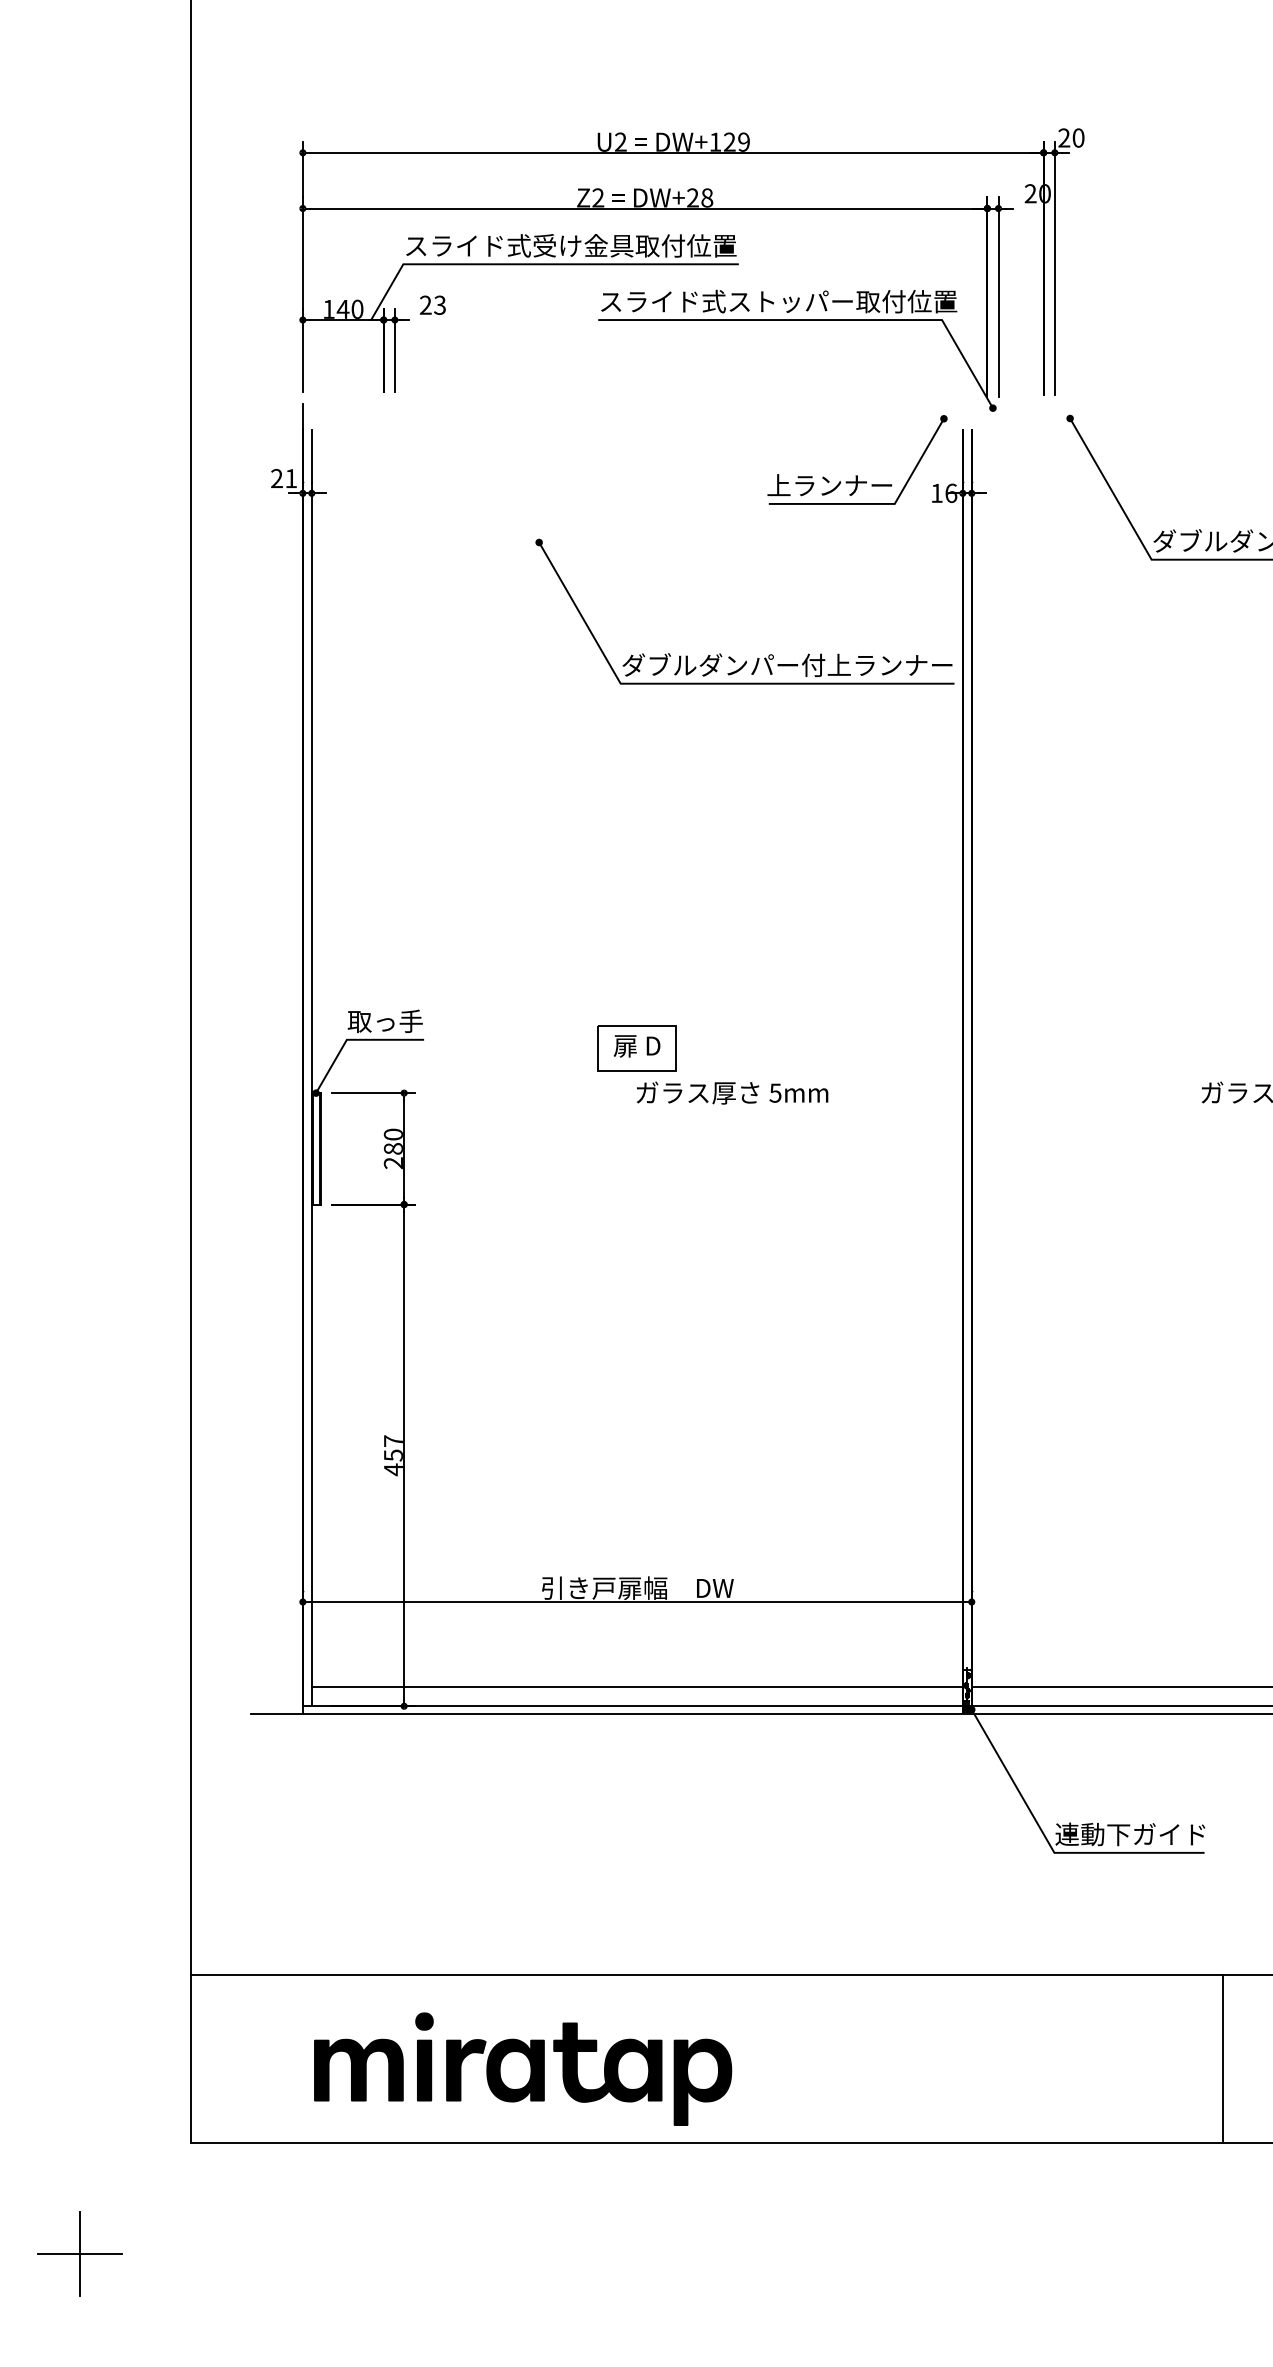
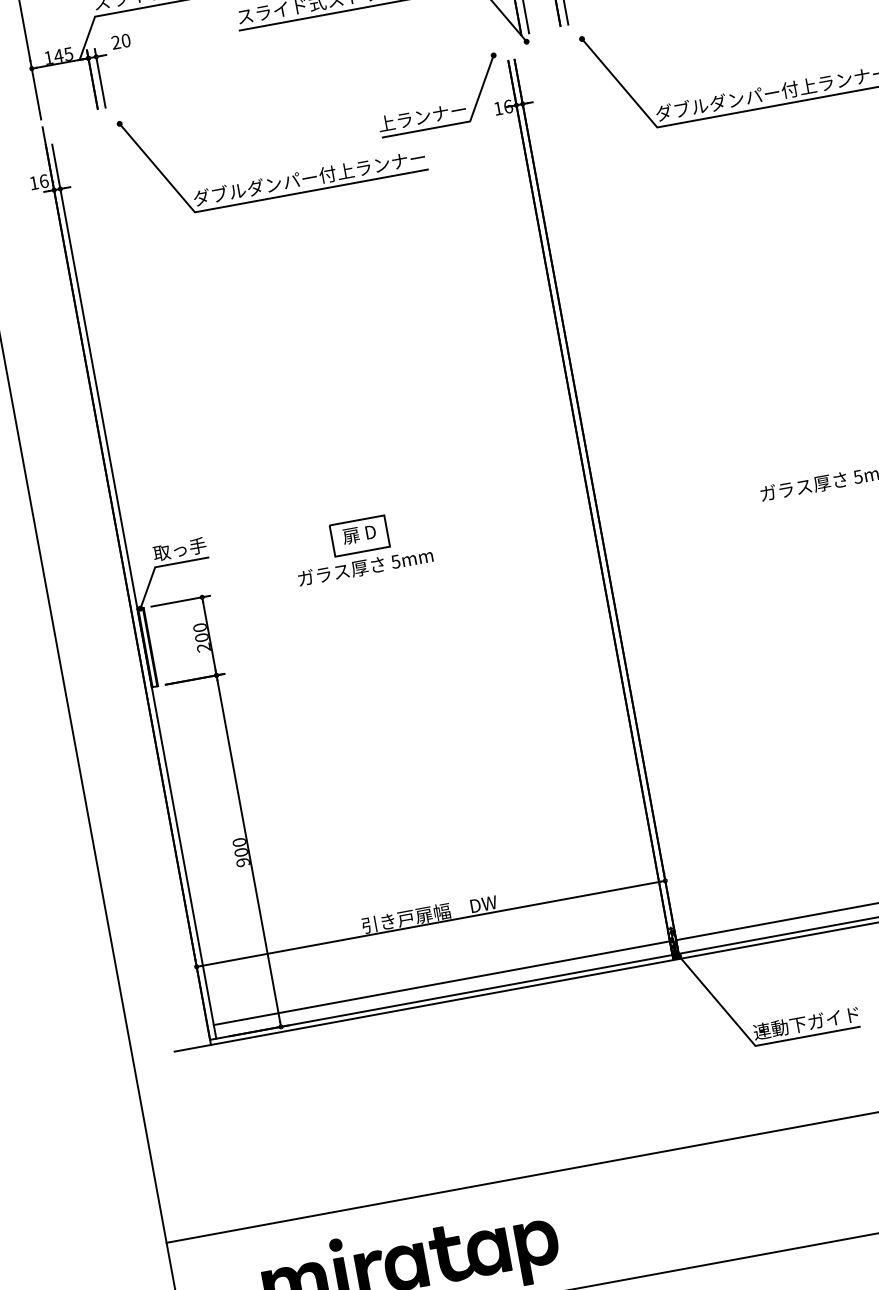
text: (439, 304) -> (125, 40), 23 -> 20
text: (357, 308) -> (68, 53), 140 -> 145
text: (284, 478) -> (39, 182), 21 -> 16
part: (729, 656) -> (267, 179), moved
text: (732, 1092) -> (365, 566), moved
text: (393, 1148) -> (201, 637), 280 -> 200
text: (392, 1455) -> (240, 852), 457 -> 900

